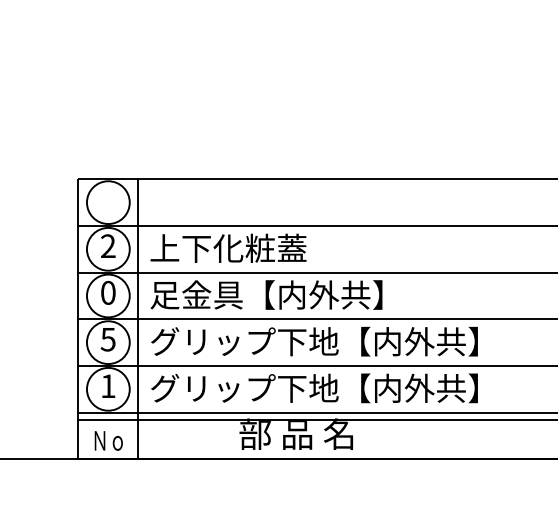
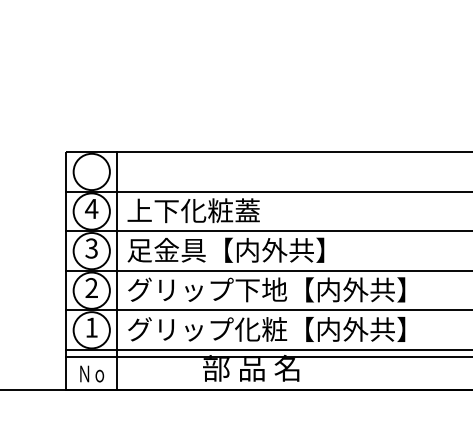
text: (108, 245) -> (91, 208), 2 -> 4
text: (108, 292) -> (91, 248), 0 -> 3
text: (108, 340) -> (91, 288), 5 -> 2
text: (308, 388) -> (261, 329), グリップ下地【内外共】 -> グリップ化粧【内外共】

